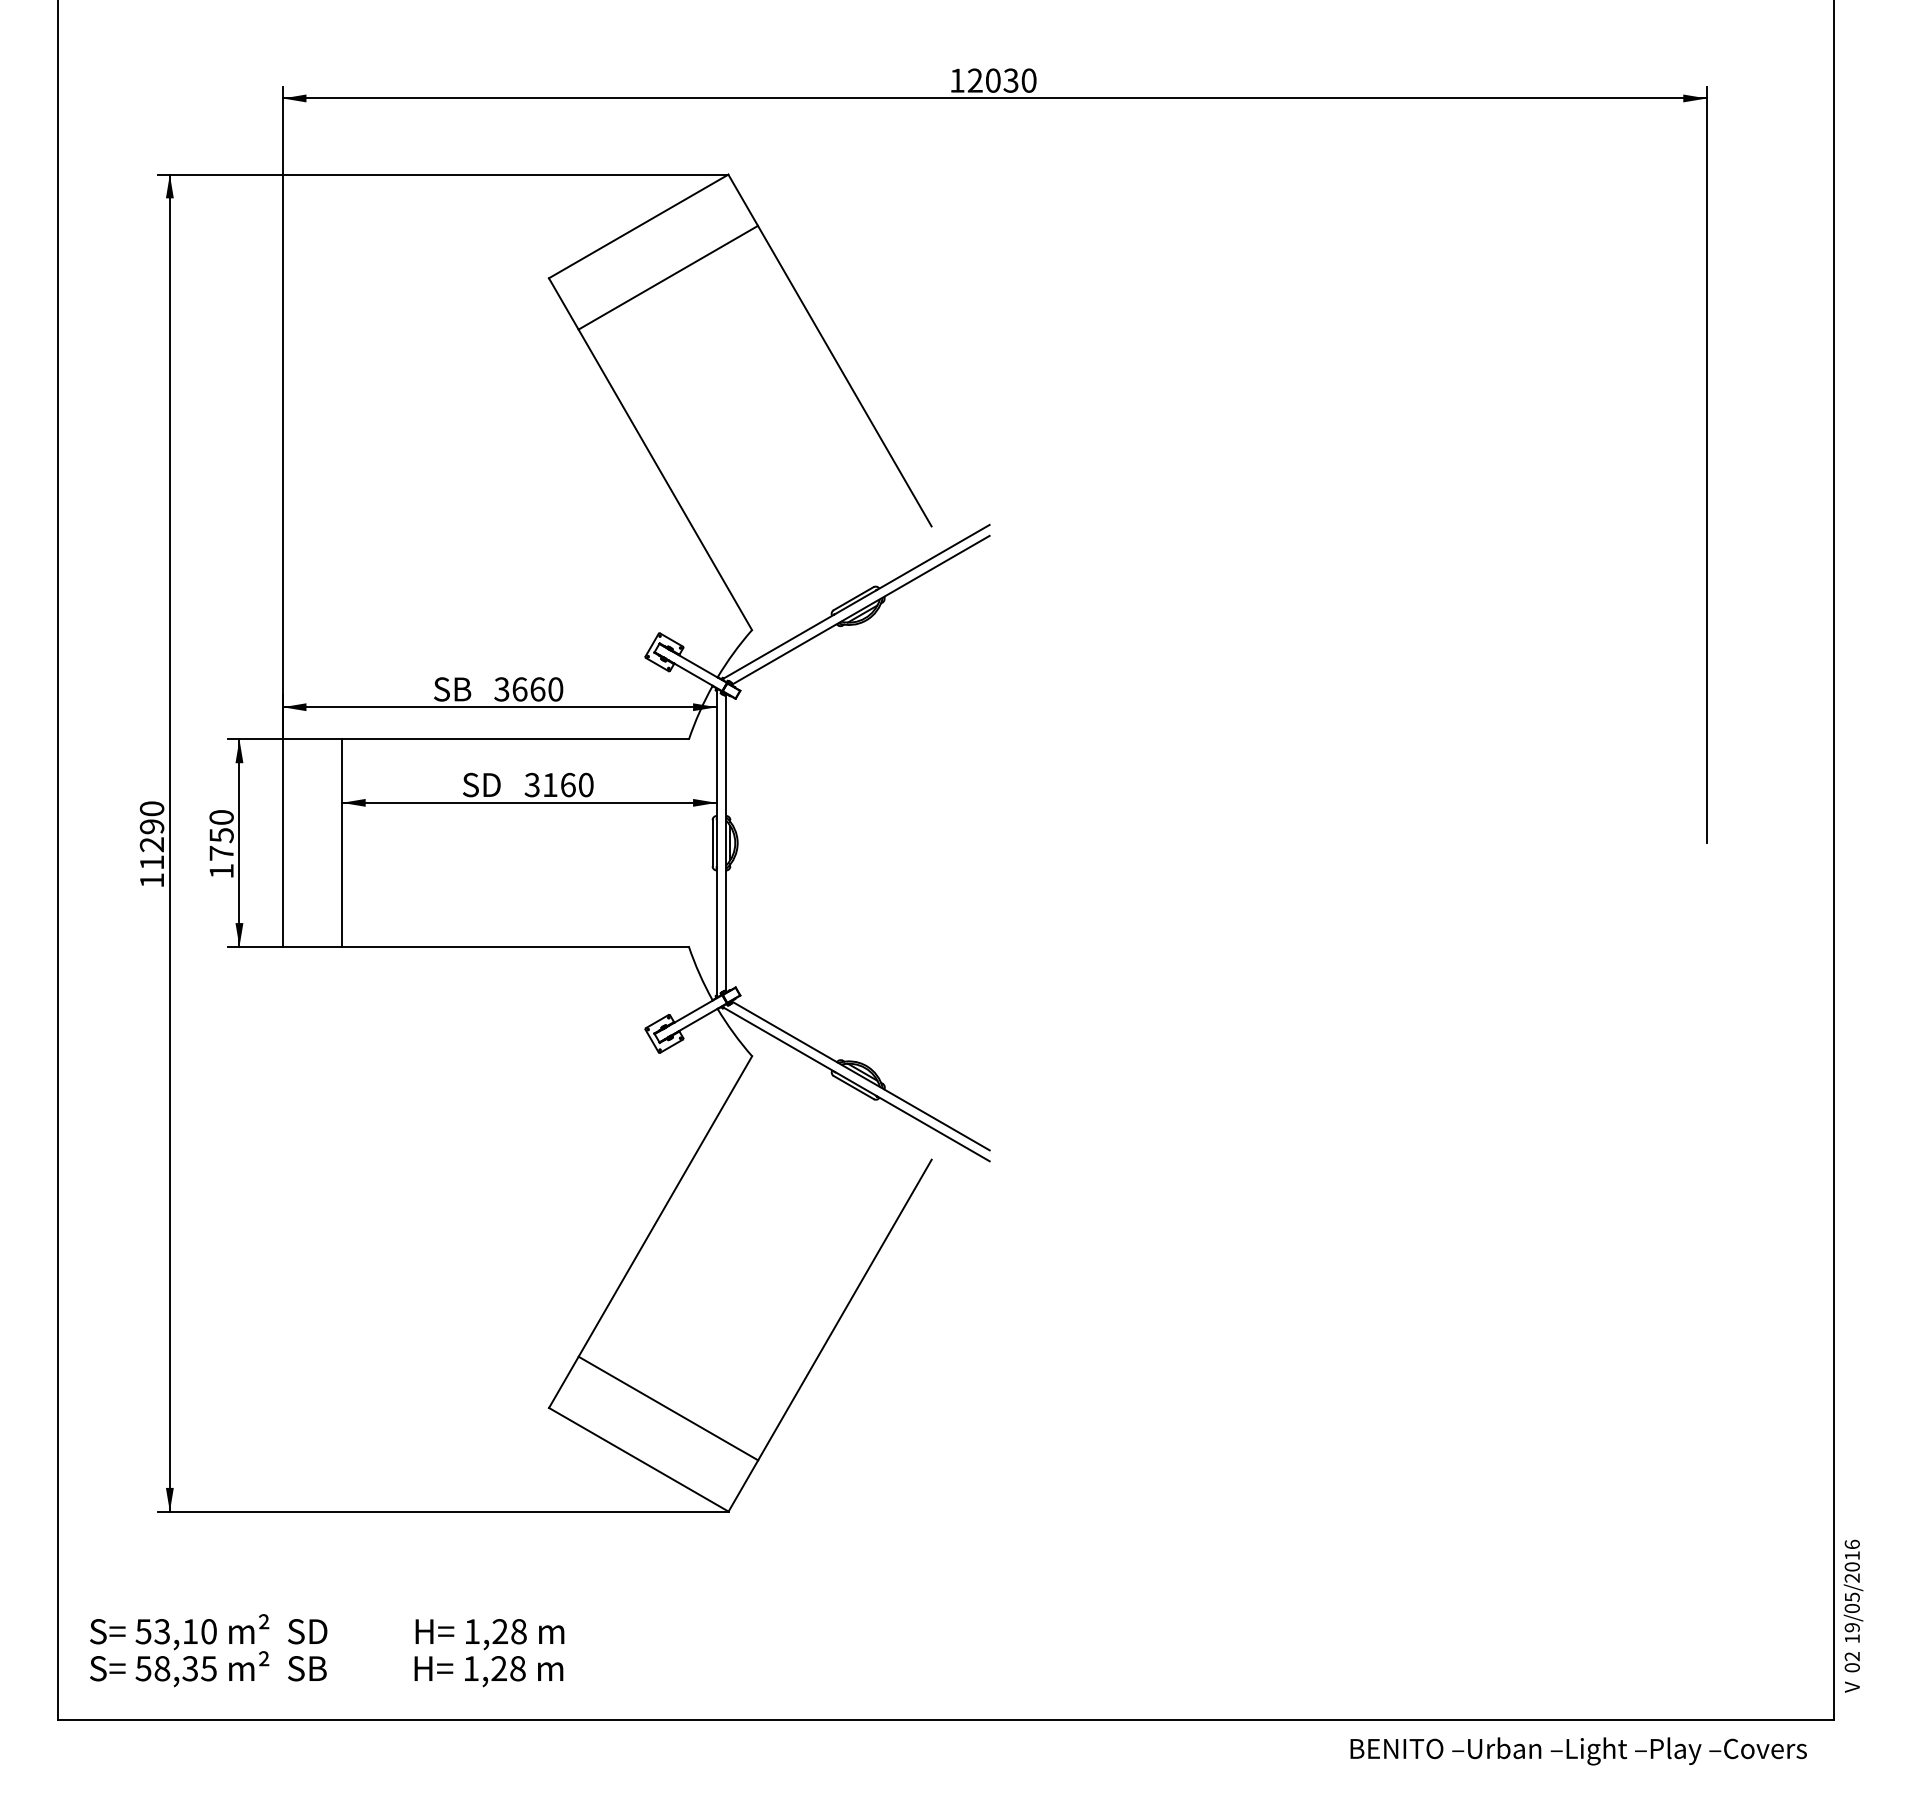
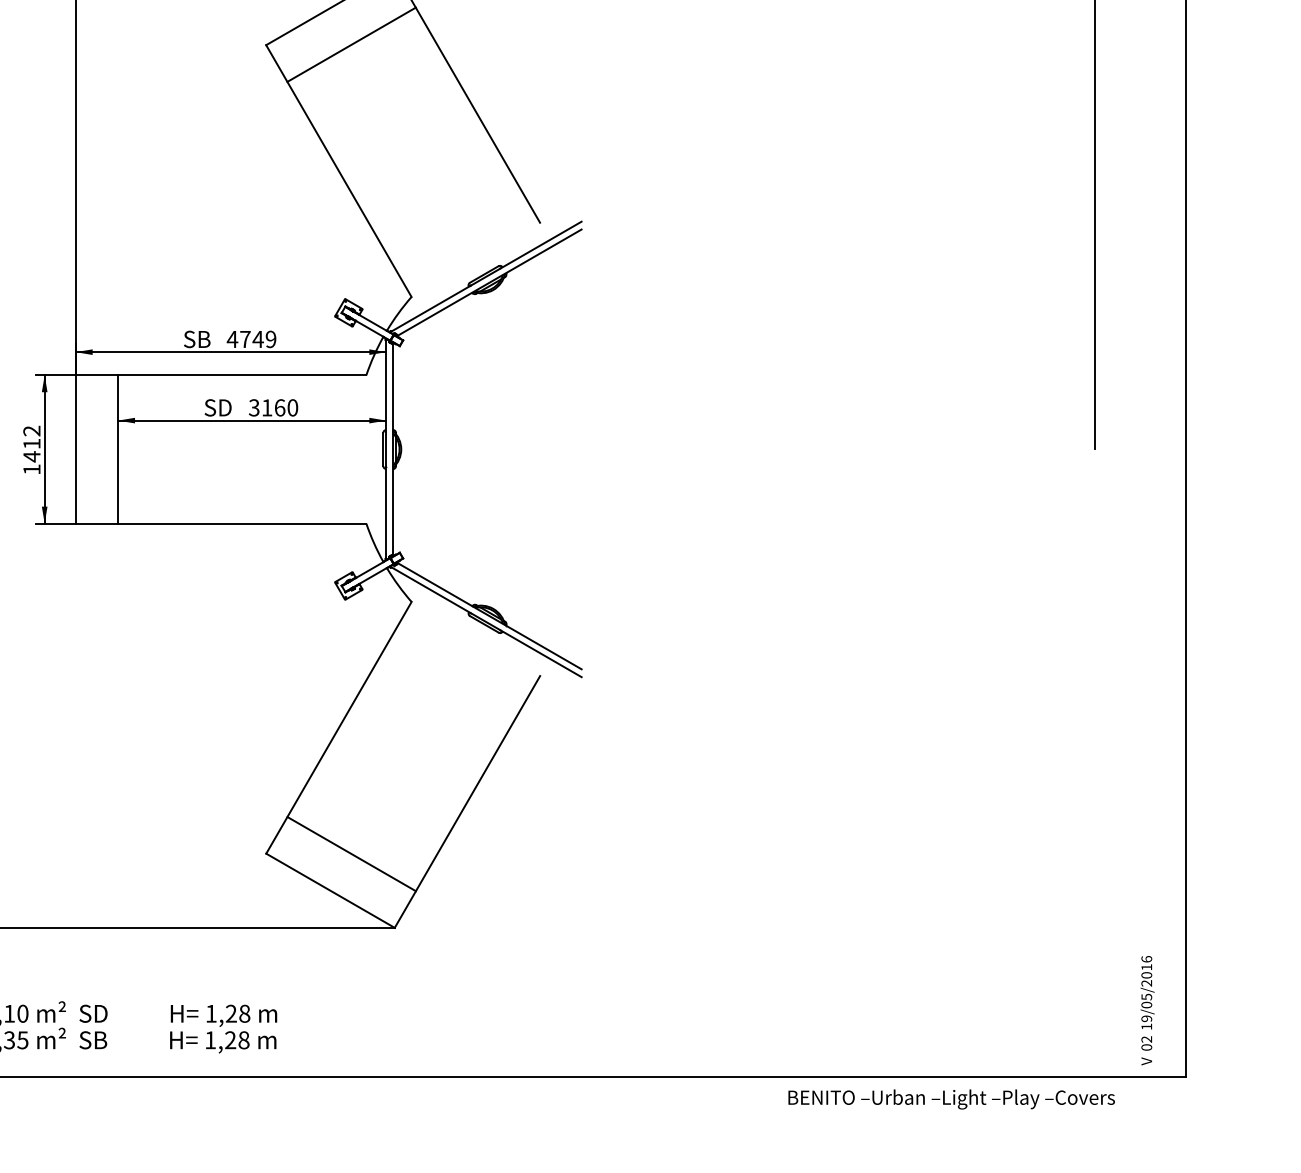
text: (528, 689) -> (251, 339), 3660 -> 4749
text: (221, 835) -> (31, 443), 1750 -> 1412
text: (1853, 1615) -> (1147, 1010), moved
text: (1578, 1751) -> (951, 1099), moved

